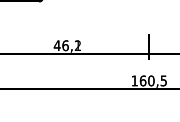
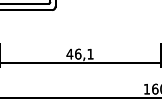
text: (77, 45) -> (90, 53), 46,2 -> 46,1

